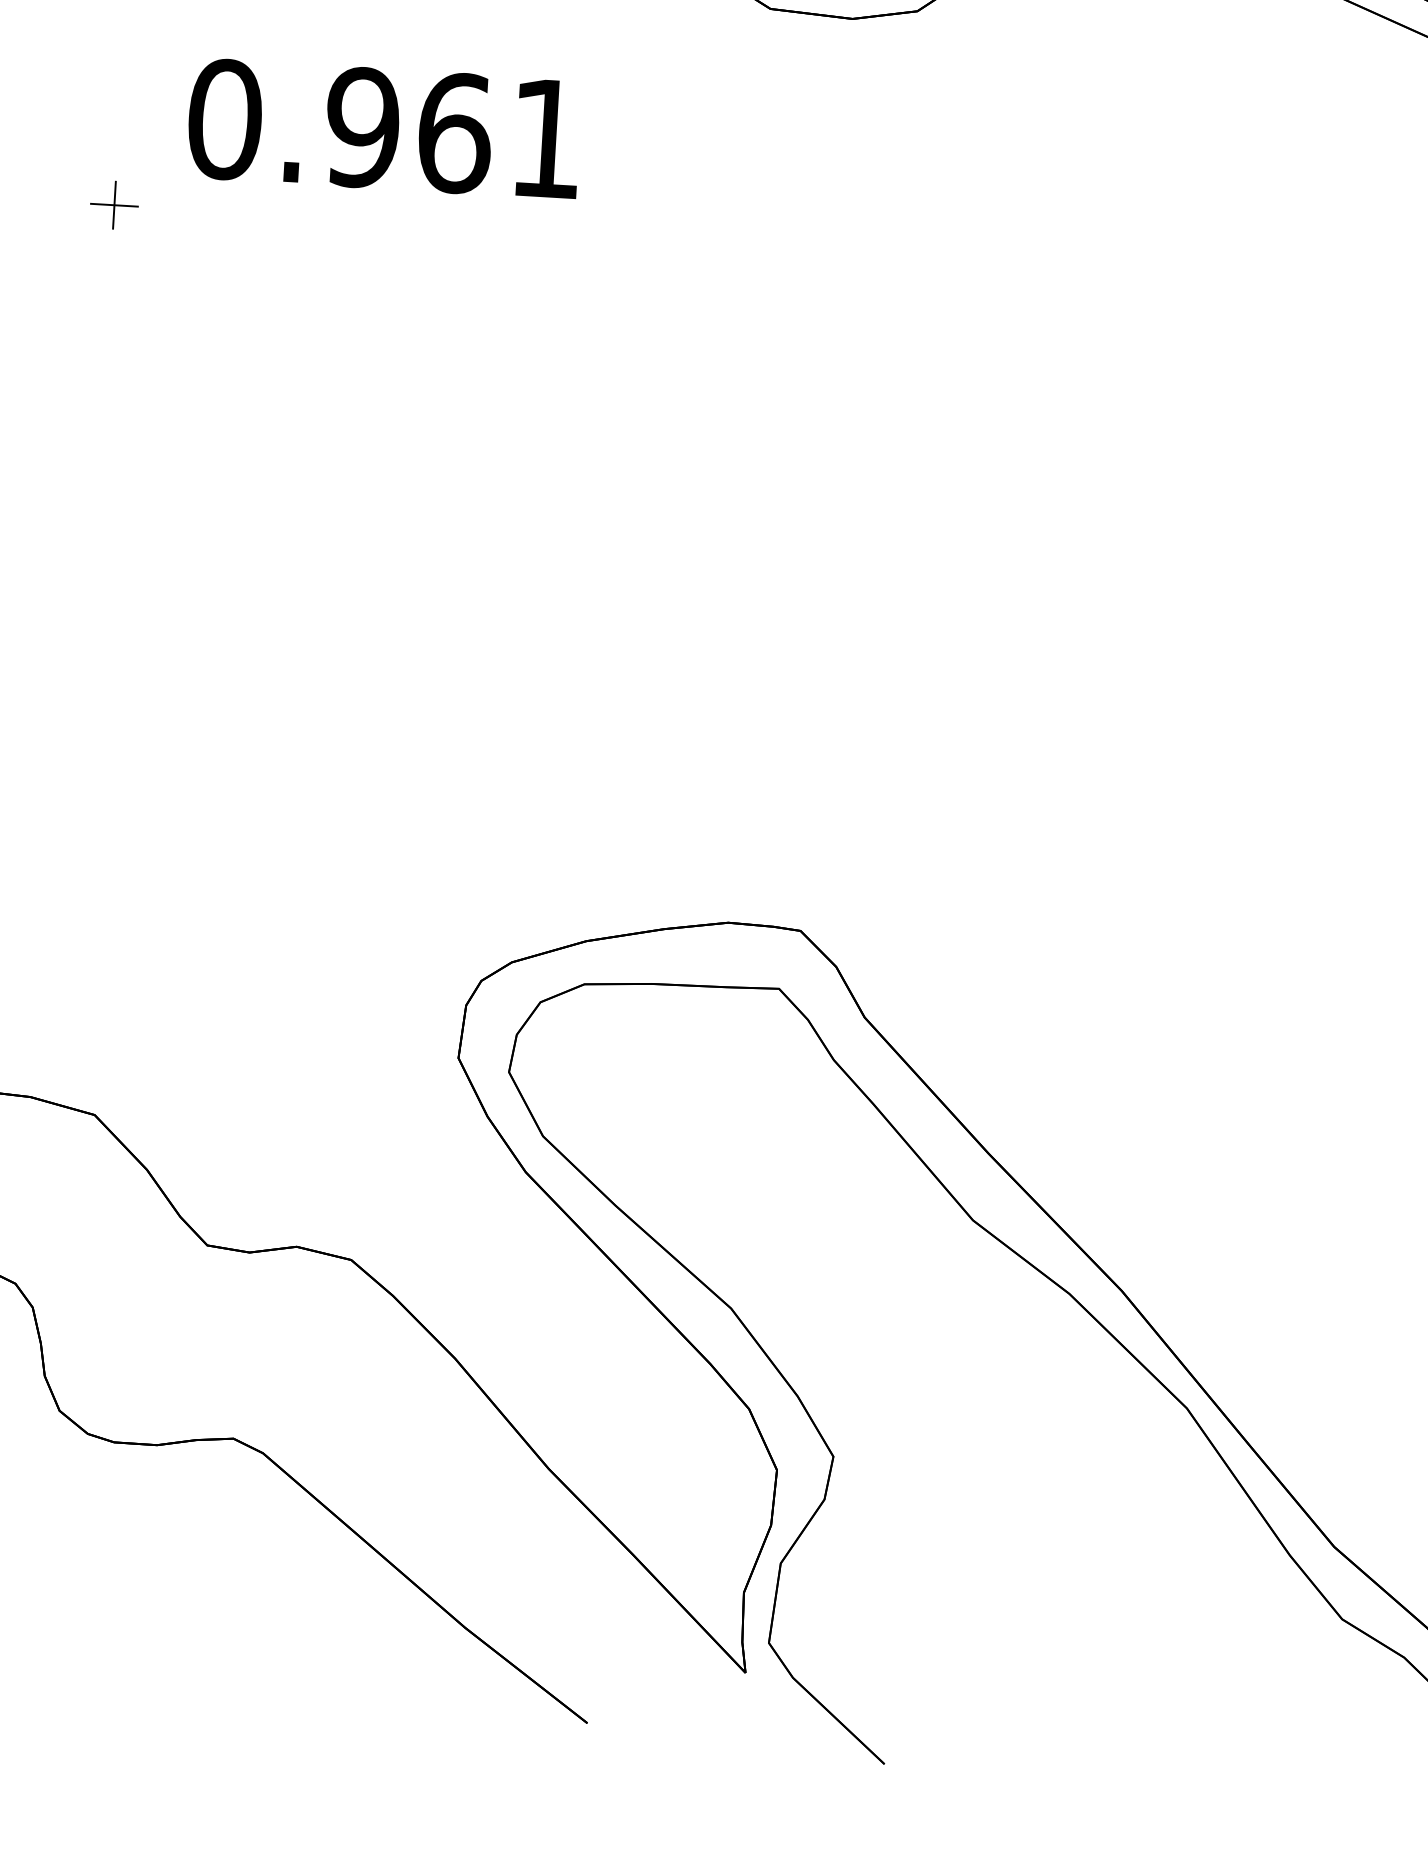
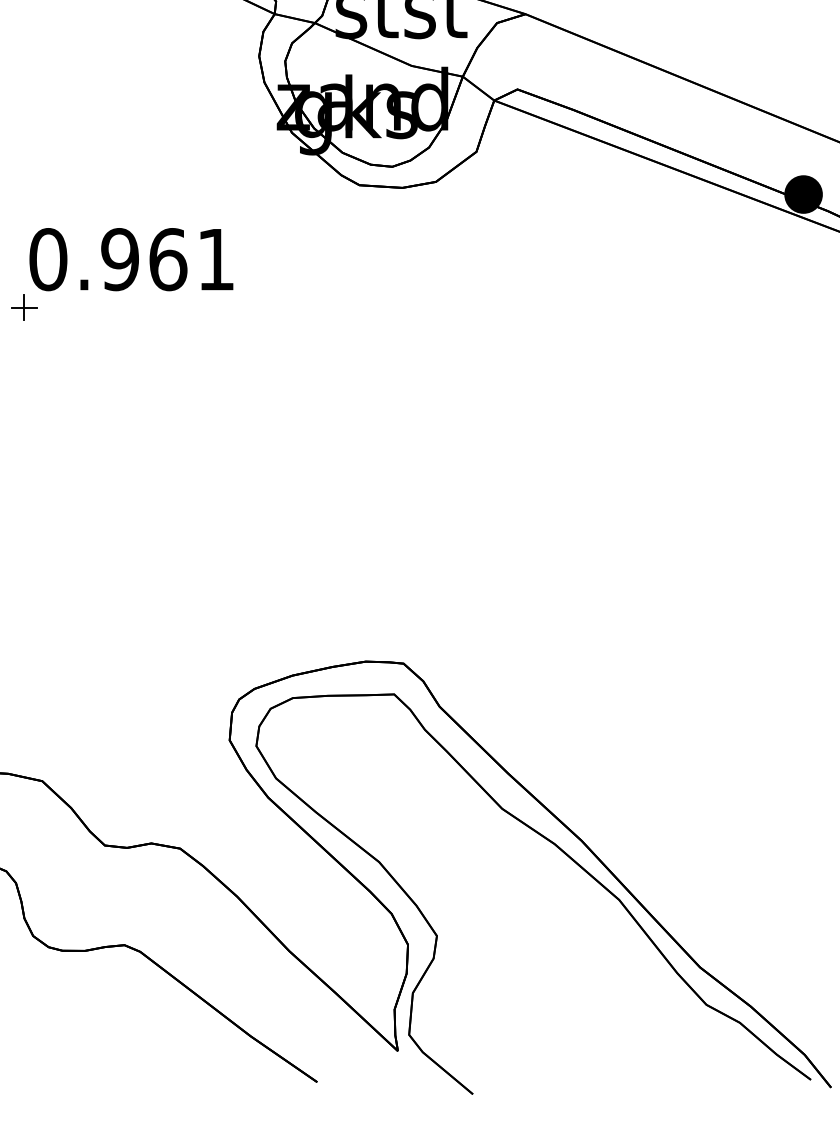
text: (384, 128) -> (131, 259), moved

